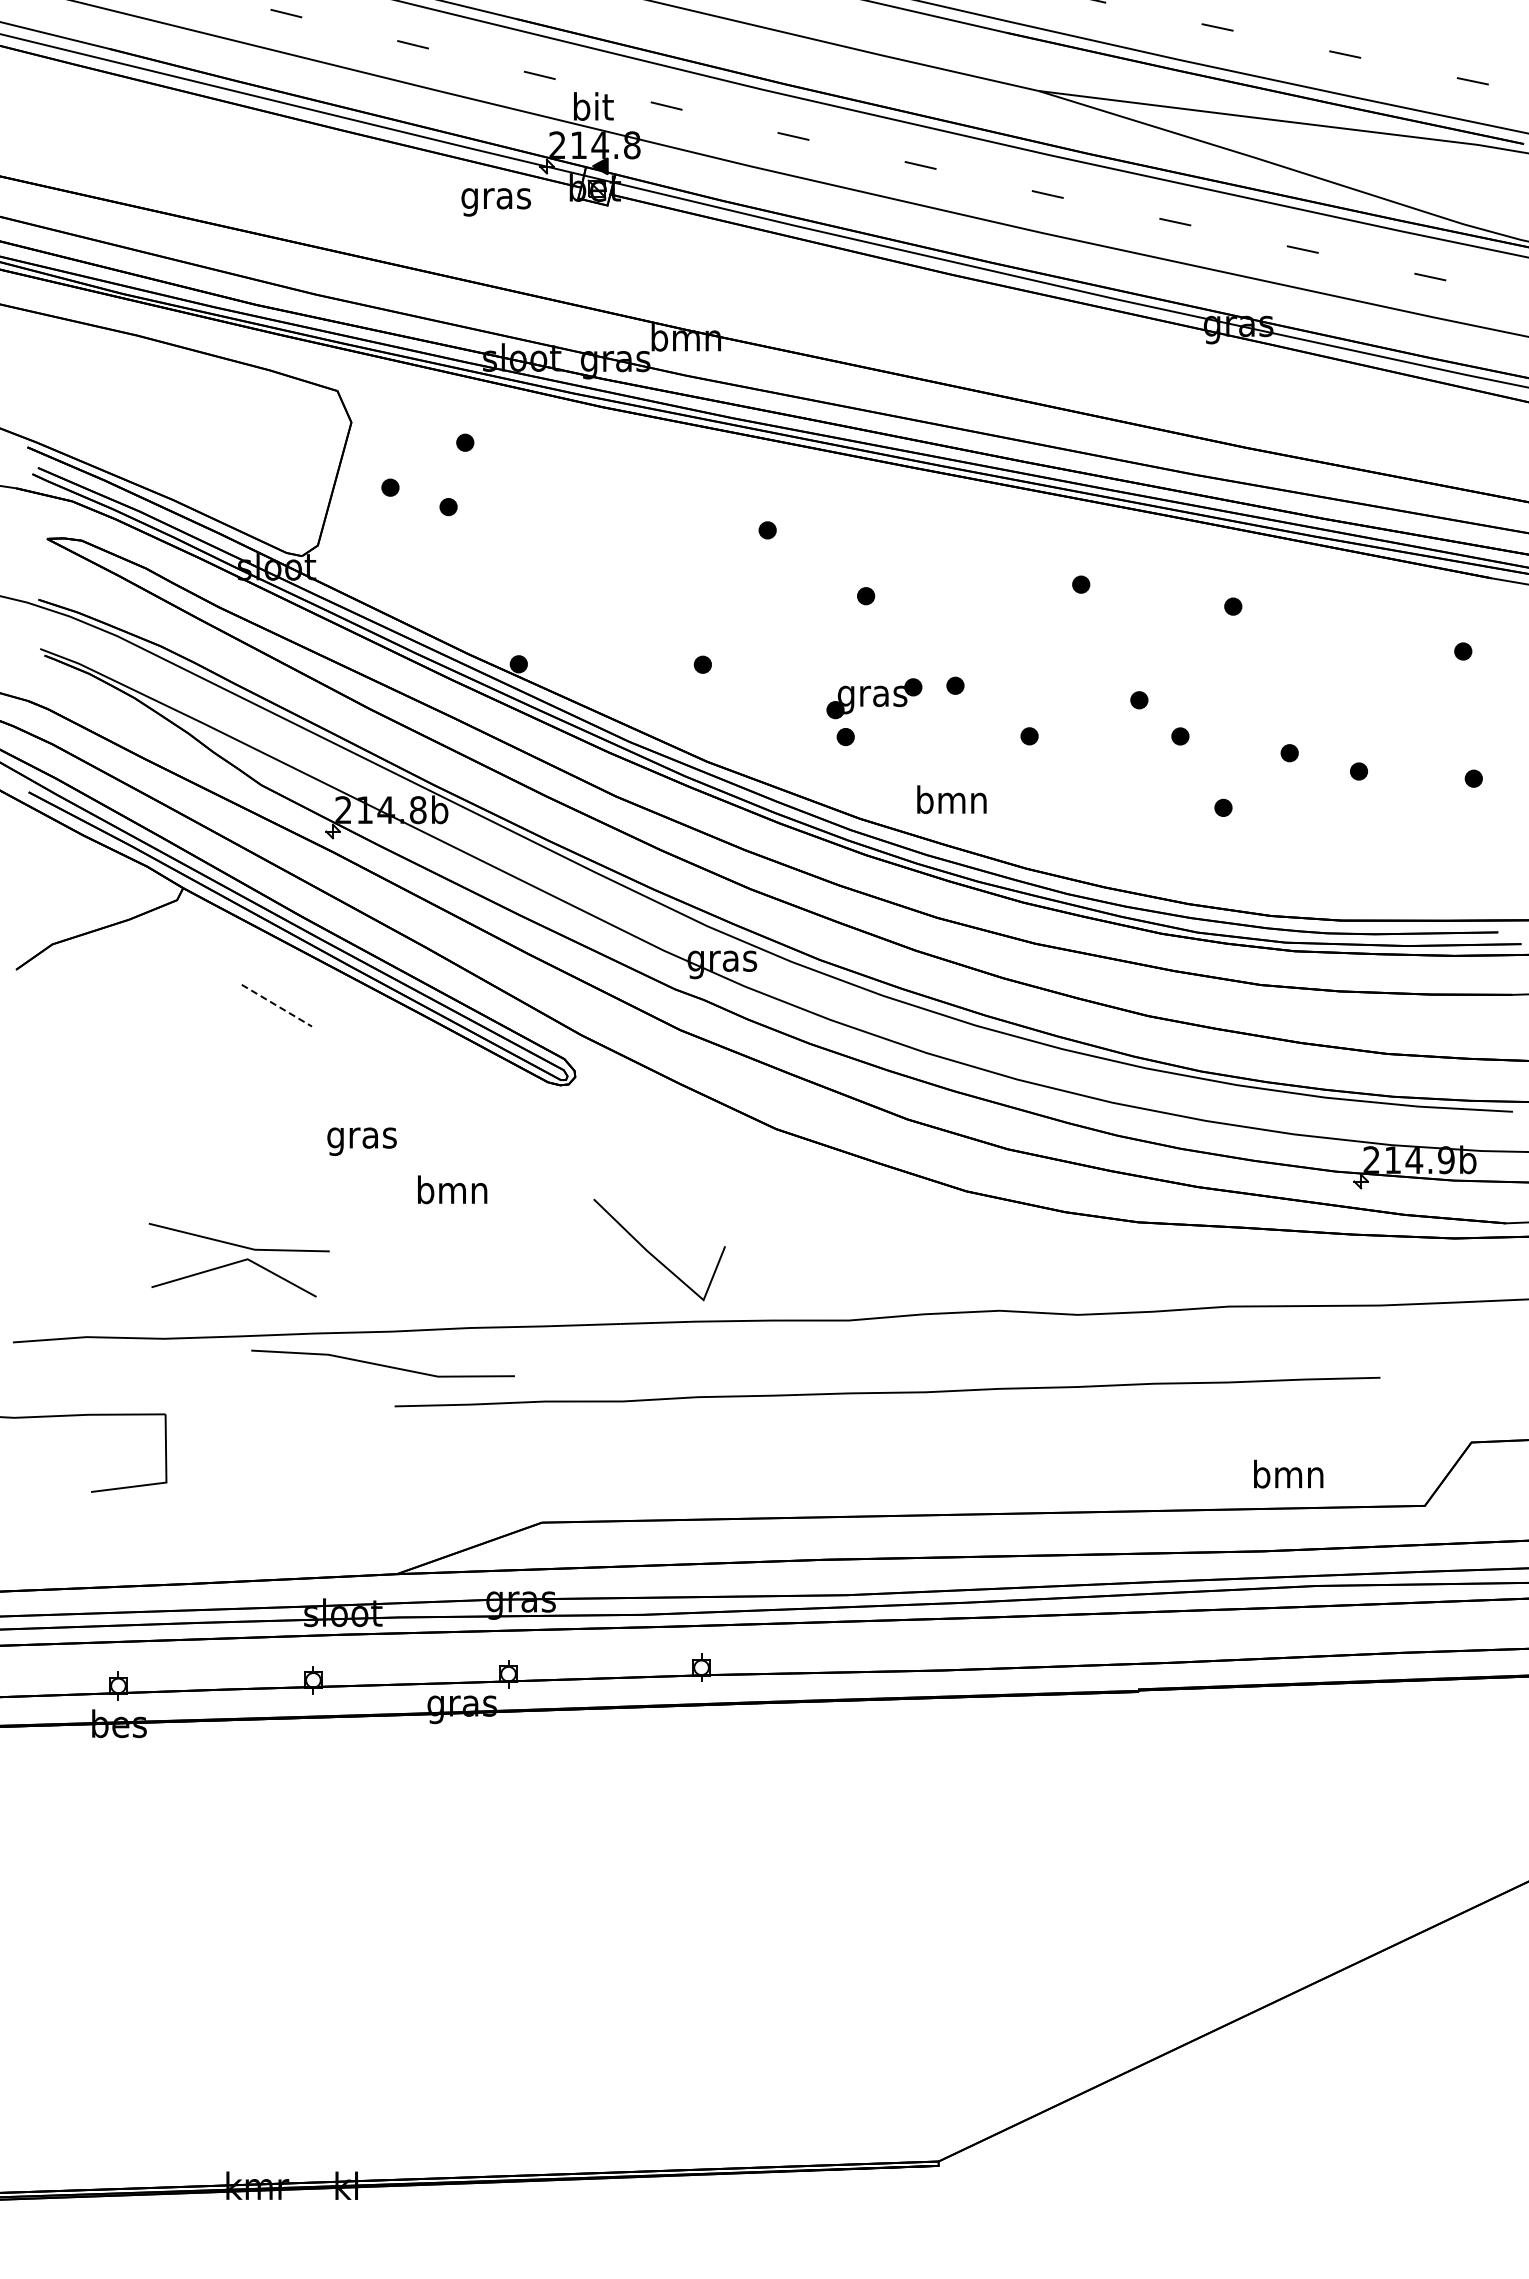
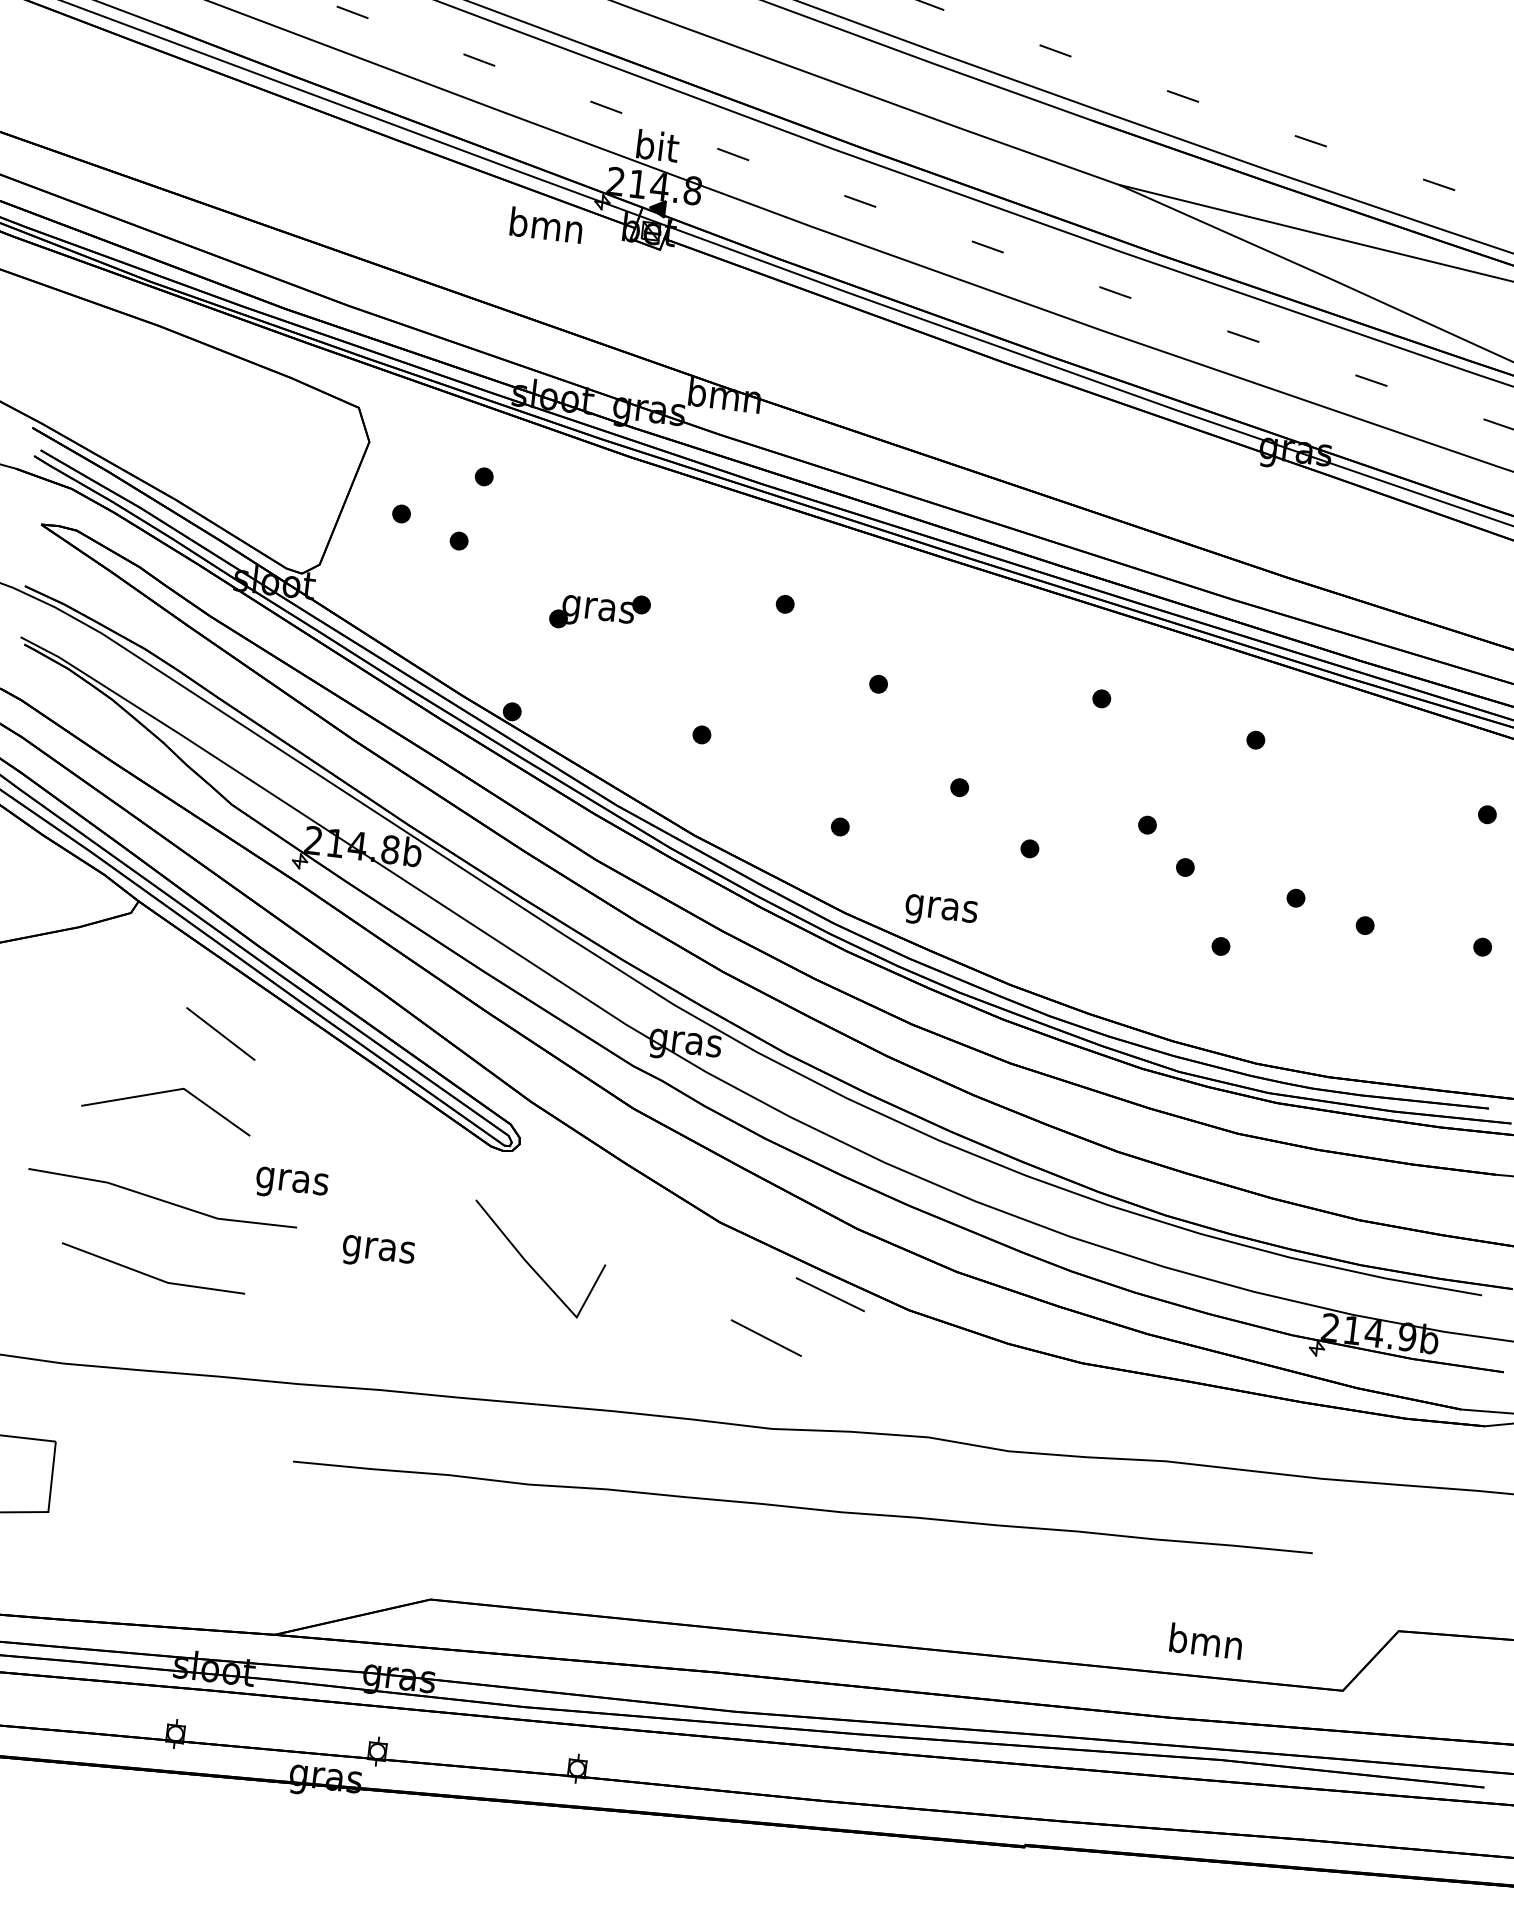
text: (495, 198) -> (545, 228), gras -> bmn
part: (874, 698) -> (600, 611), moved
text: (951, 803) -> (941, 908), bmn -> gras
line: (276, 1005) -> (220, 1033), dashed -> solid
line: (889, 1185) -> (830, 1294), added
text: (452, 1193) -> (378, 1249), bmn -> gras
line: (833, 1234) -> (766, 1338), added
line: (655, 1256) -> (532, 1266), moved
line: (230, 1265) -> (165, 1093), moved
line: (382, 1364) -> (162, 1199), moved

